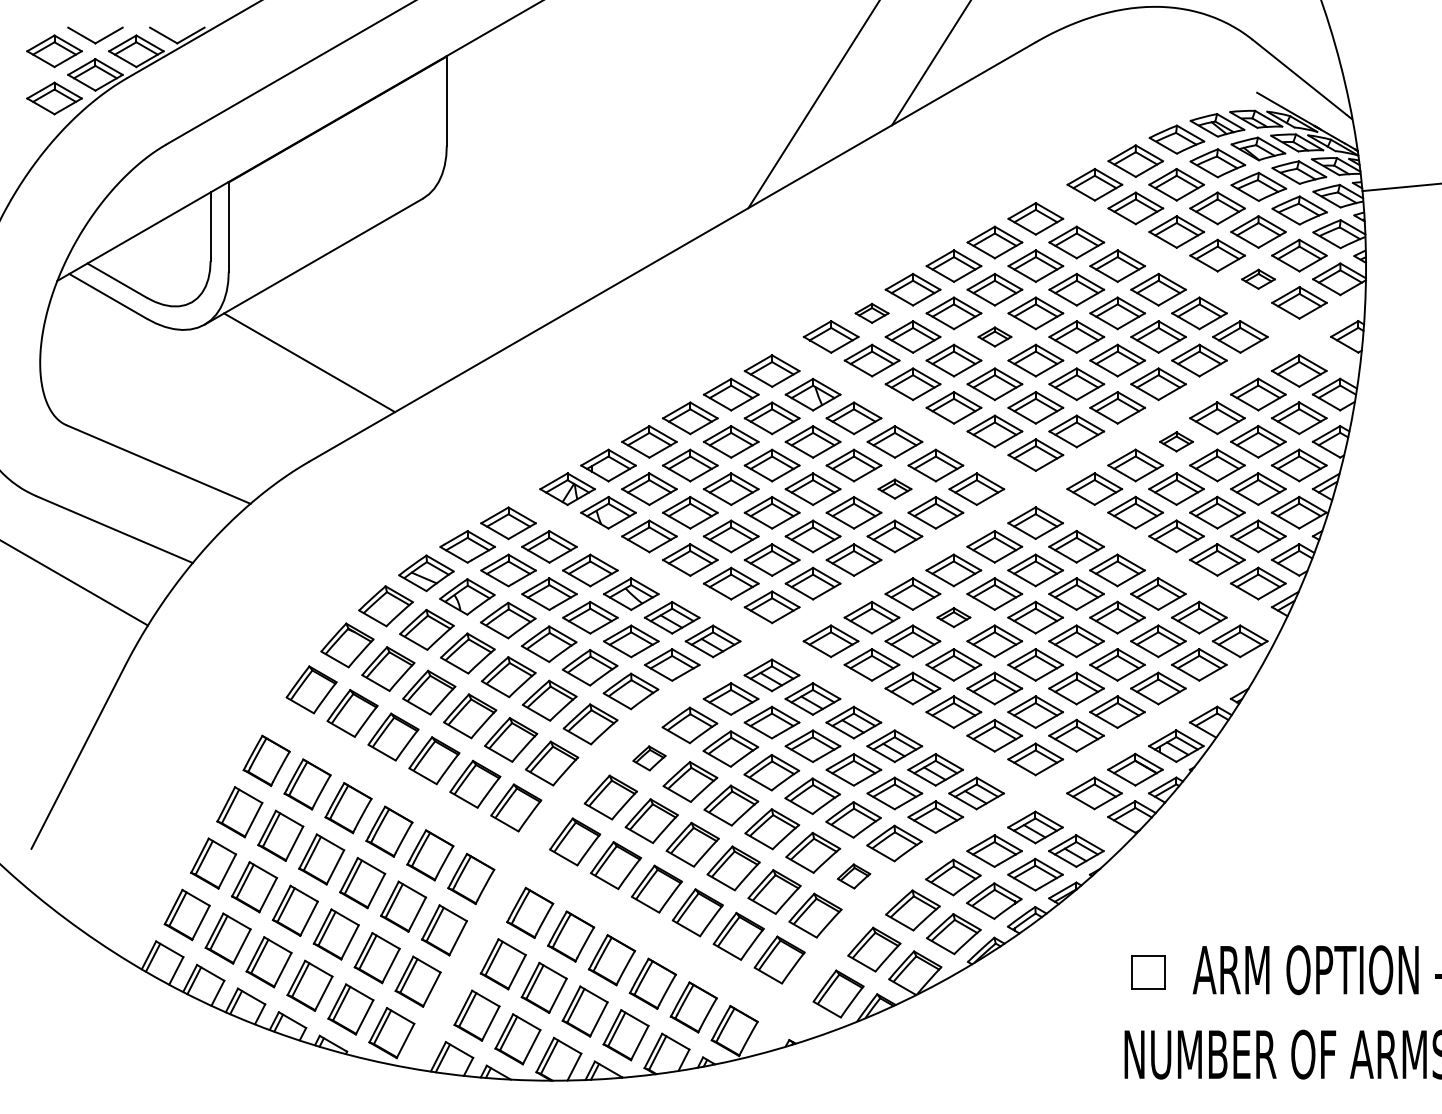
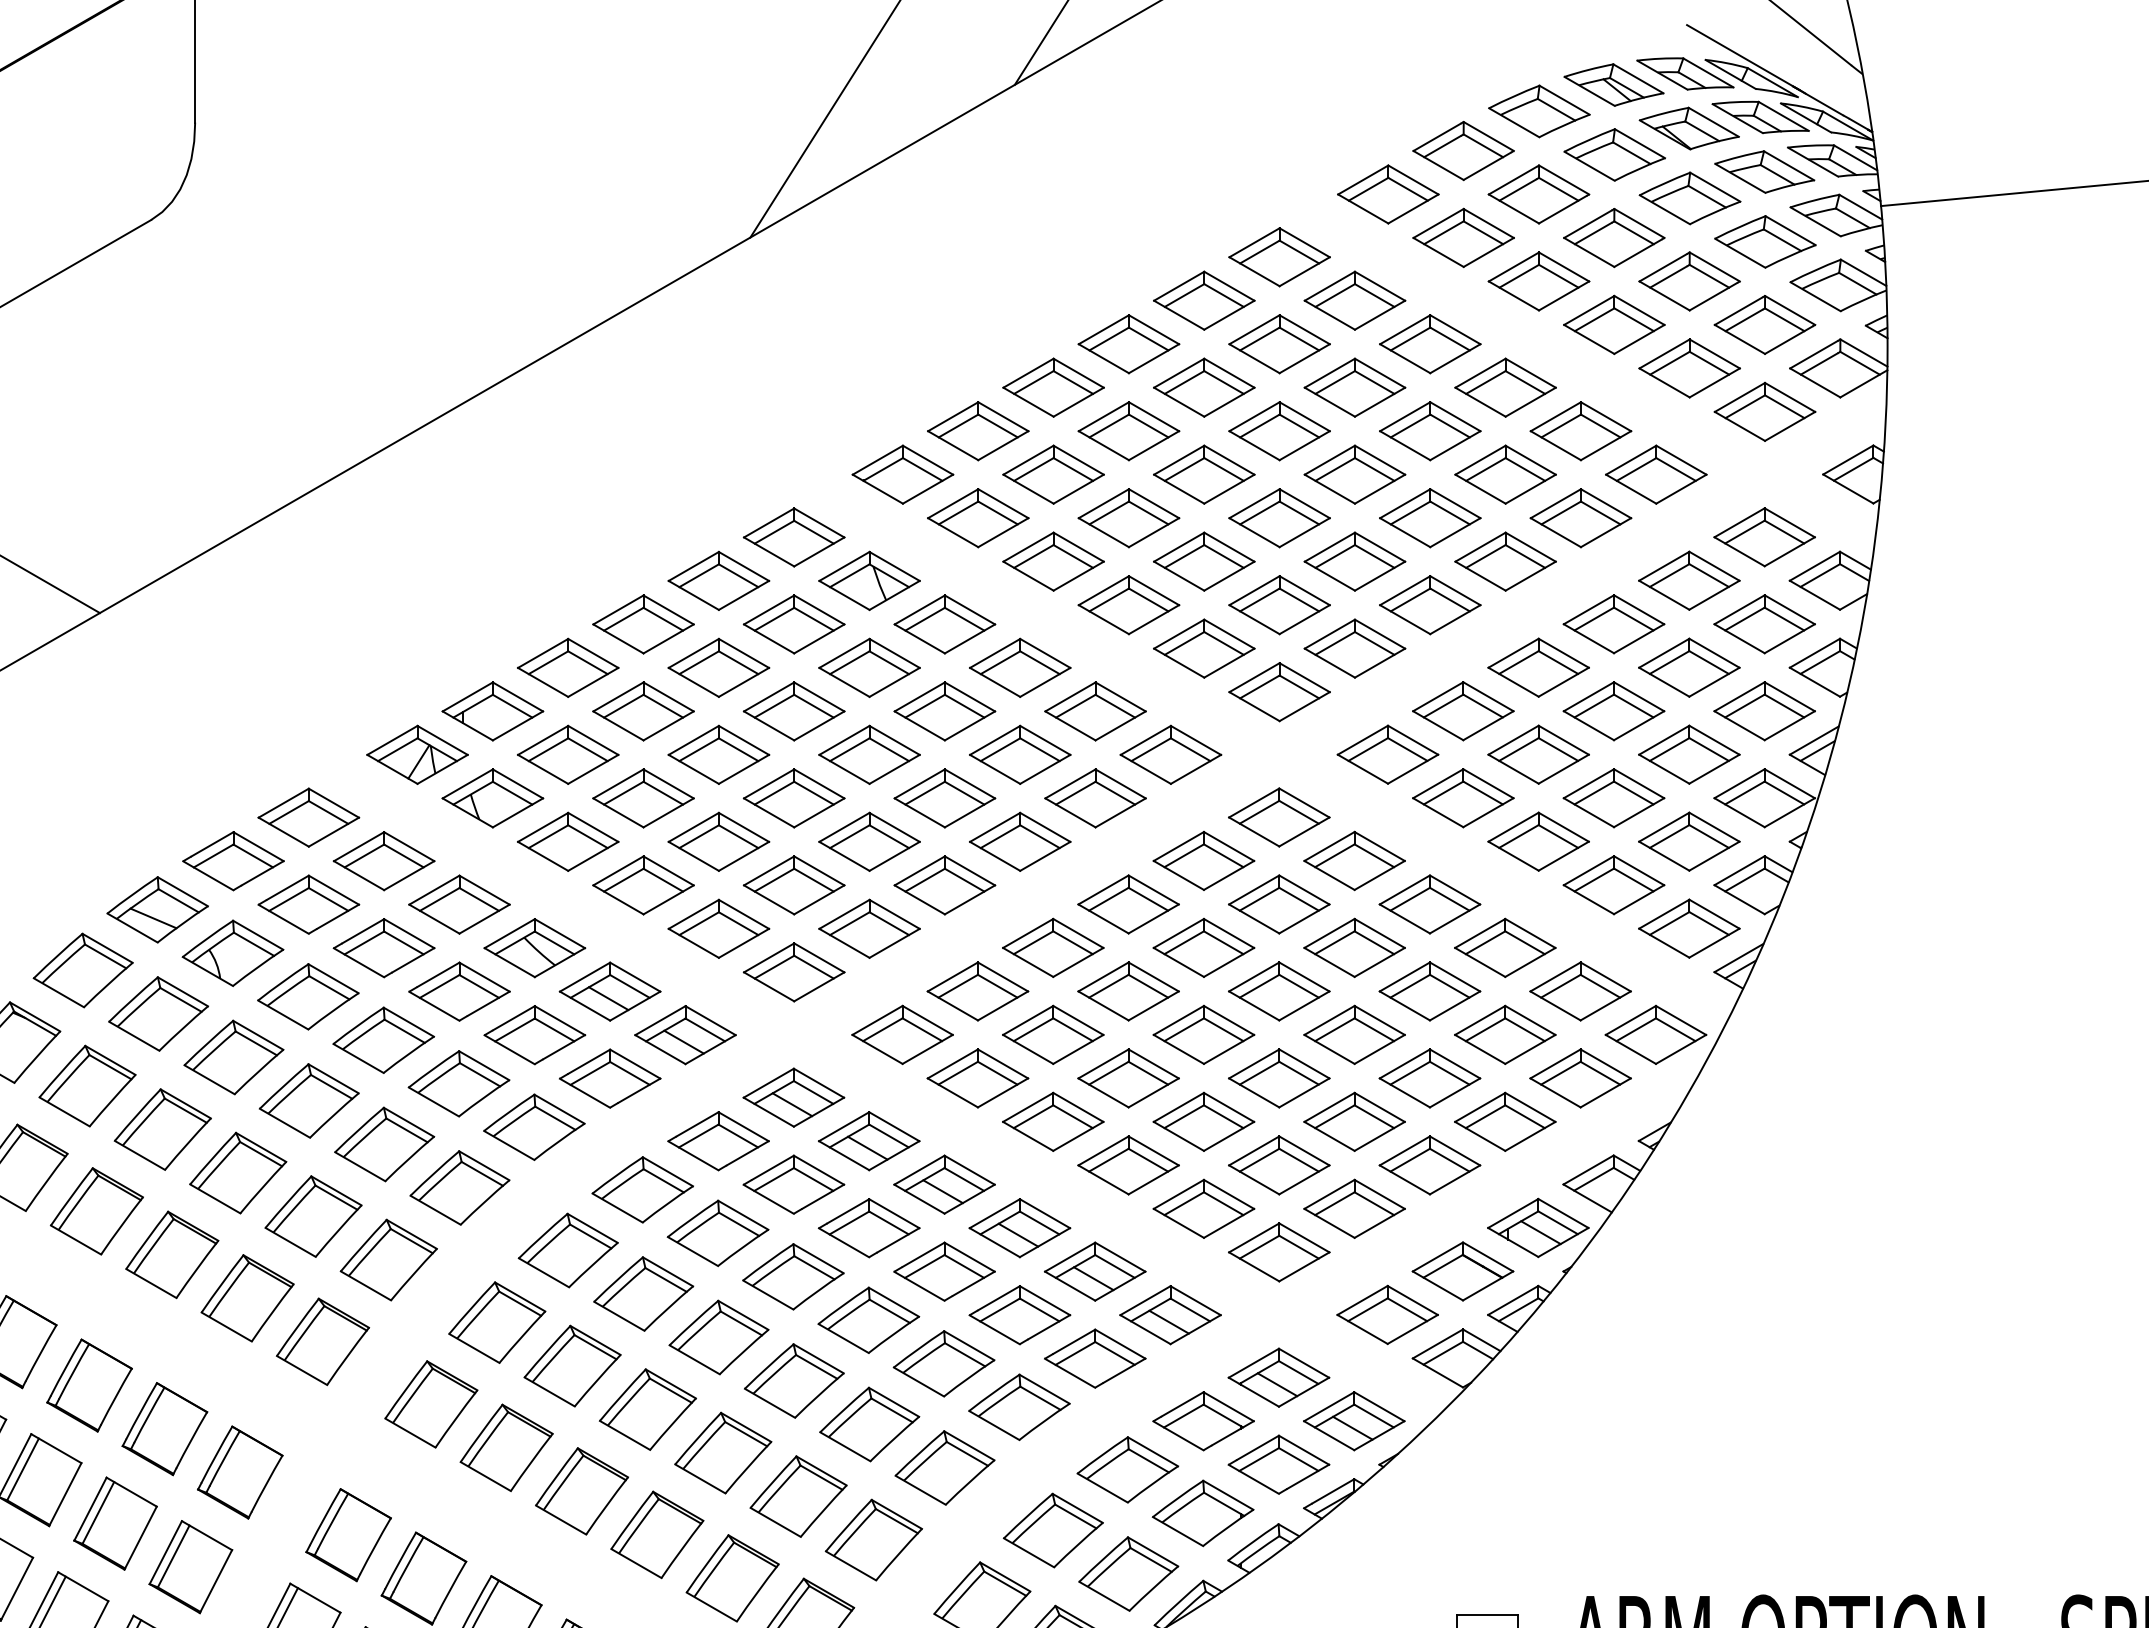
part: (1258, 279) -> (1689, 368), size x1.67
part: (871, 313) -> (977, 431), size x1.67
part: (994, 336) -> (1203, 473), size x1.67
part: (1176, 441) -> (1538, 667), size x1.67
part: (894, 488) -> (1019, 753), size x1.67
part: (953, 617) -> (1128, 991), size x1.67
part: (649, 758) -> (568, 1250), size x1.67
part: (853, 876) -> (943, 1467), size x1.67

